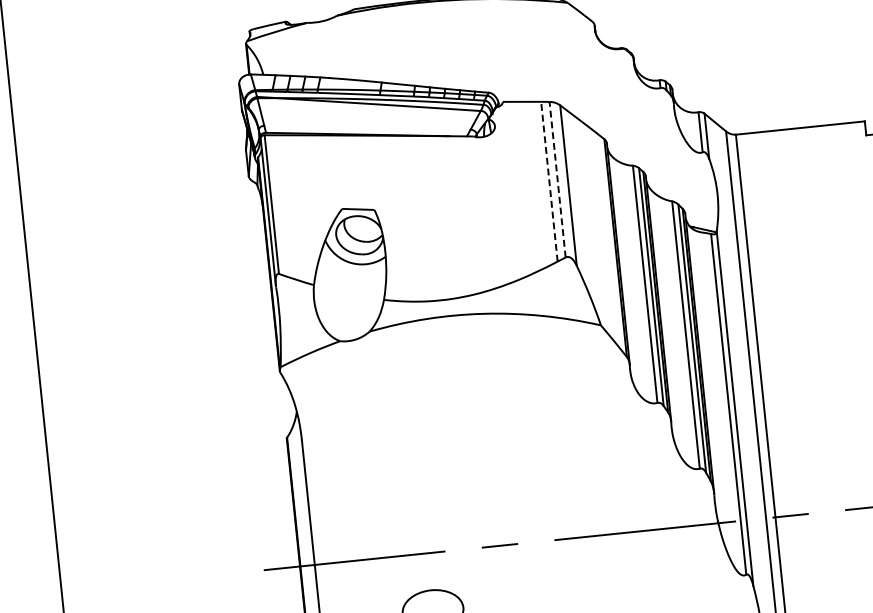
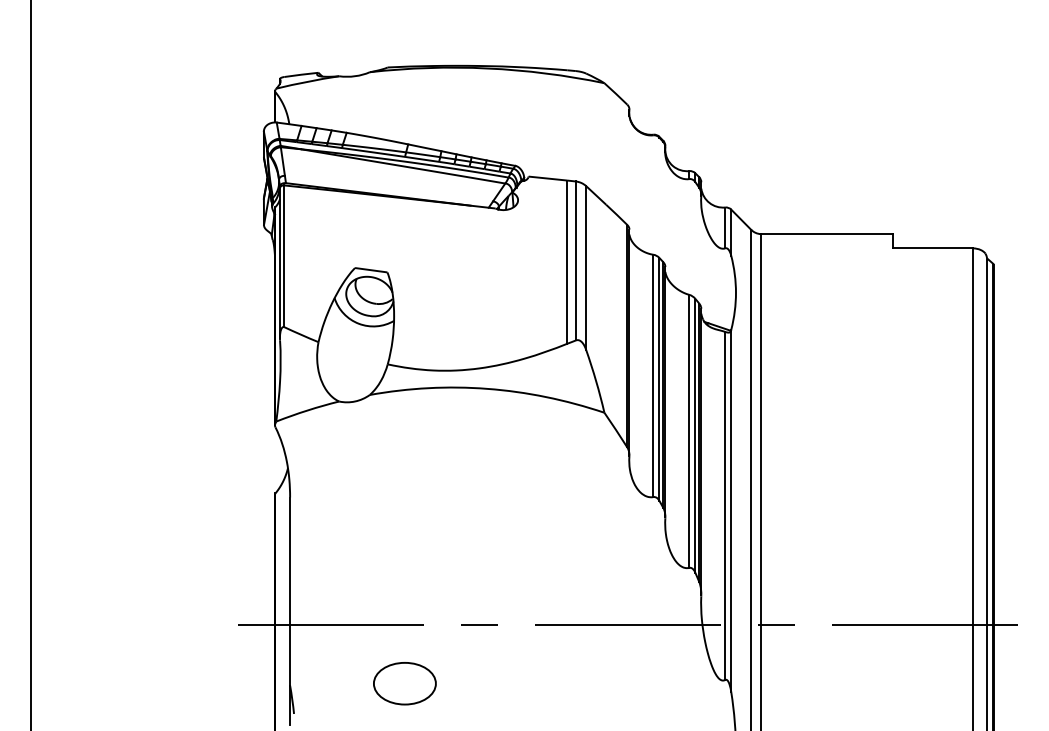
line: (557, 179) -> (575, 260), dashed -> solid
line: (549, 182) -> (567, 262), dashed -> solid

